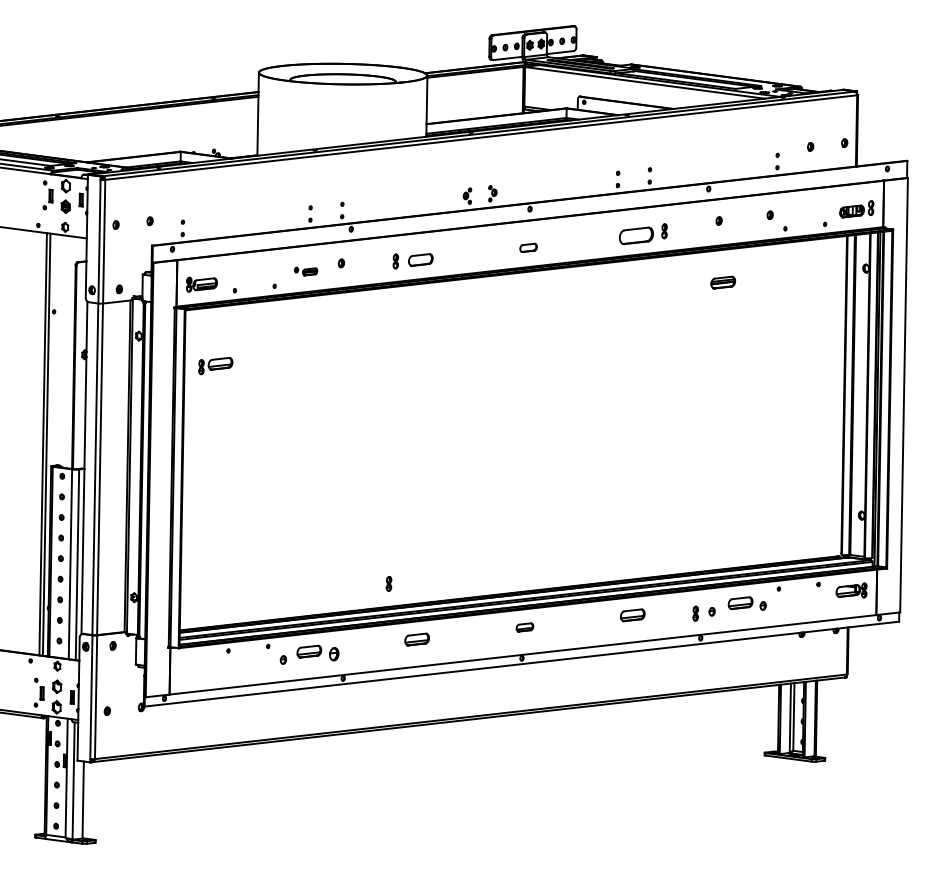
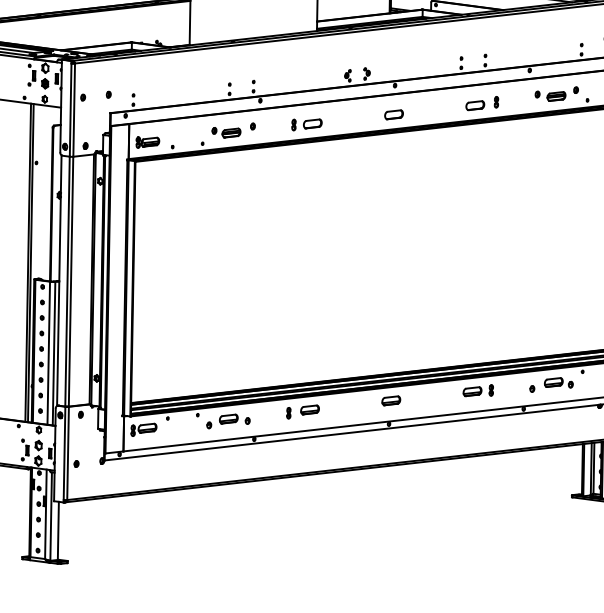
part: (636, 235) -> (475, 105), size x0.71
part: (528, 247) -> (393, 114), size x1.43
part: (305, 271) -> (225, 132), size x1.67
part: (723, 282) -> (556, 96), moved
part: (215, 366) -> (143, 430), moved
part: (388, 583) -> (288, 412), moved
part: (695, 613) -> (491, 390), moved
part: (524, 627) -> (390, 400), size x1.43
part: (334, 654) -> (247, 421), size x0.62

